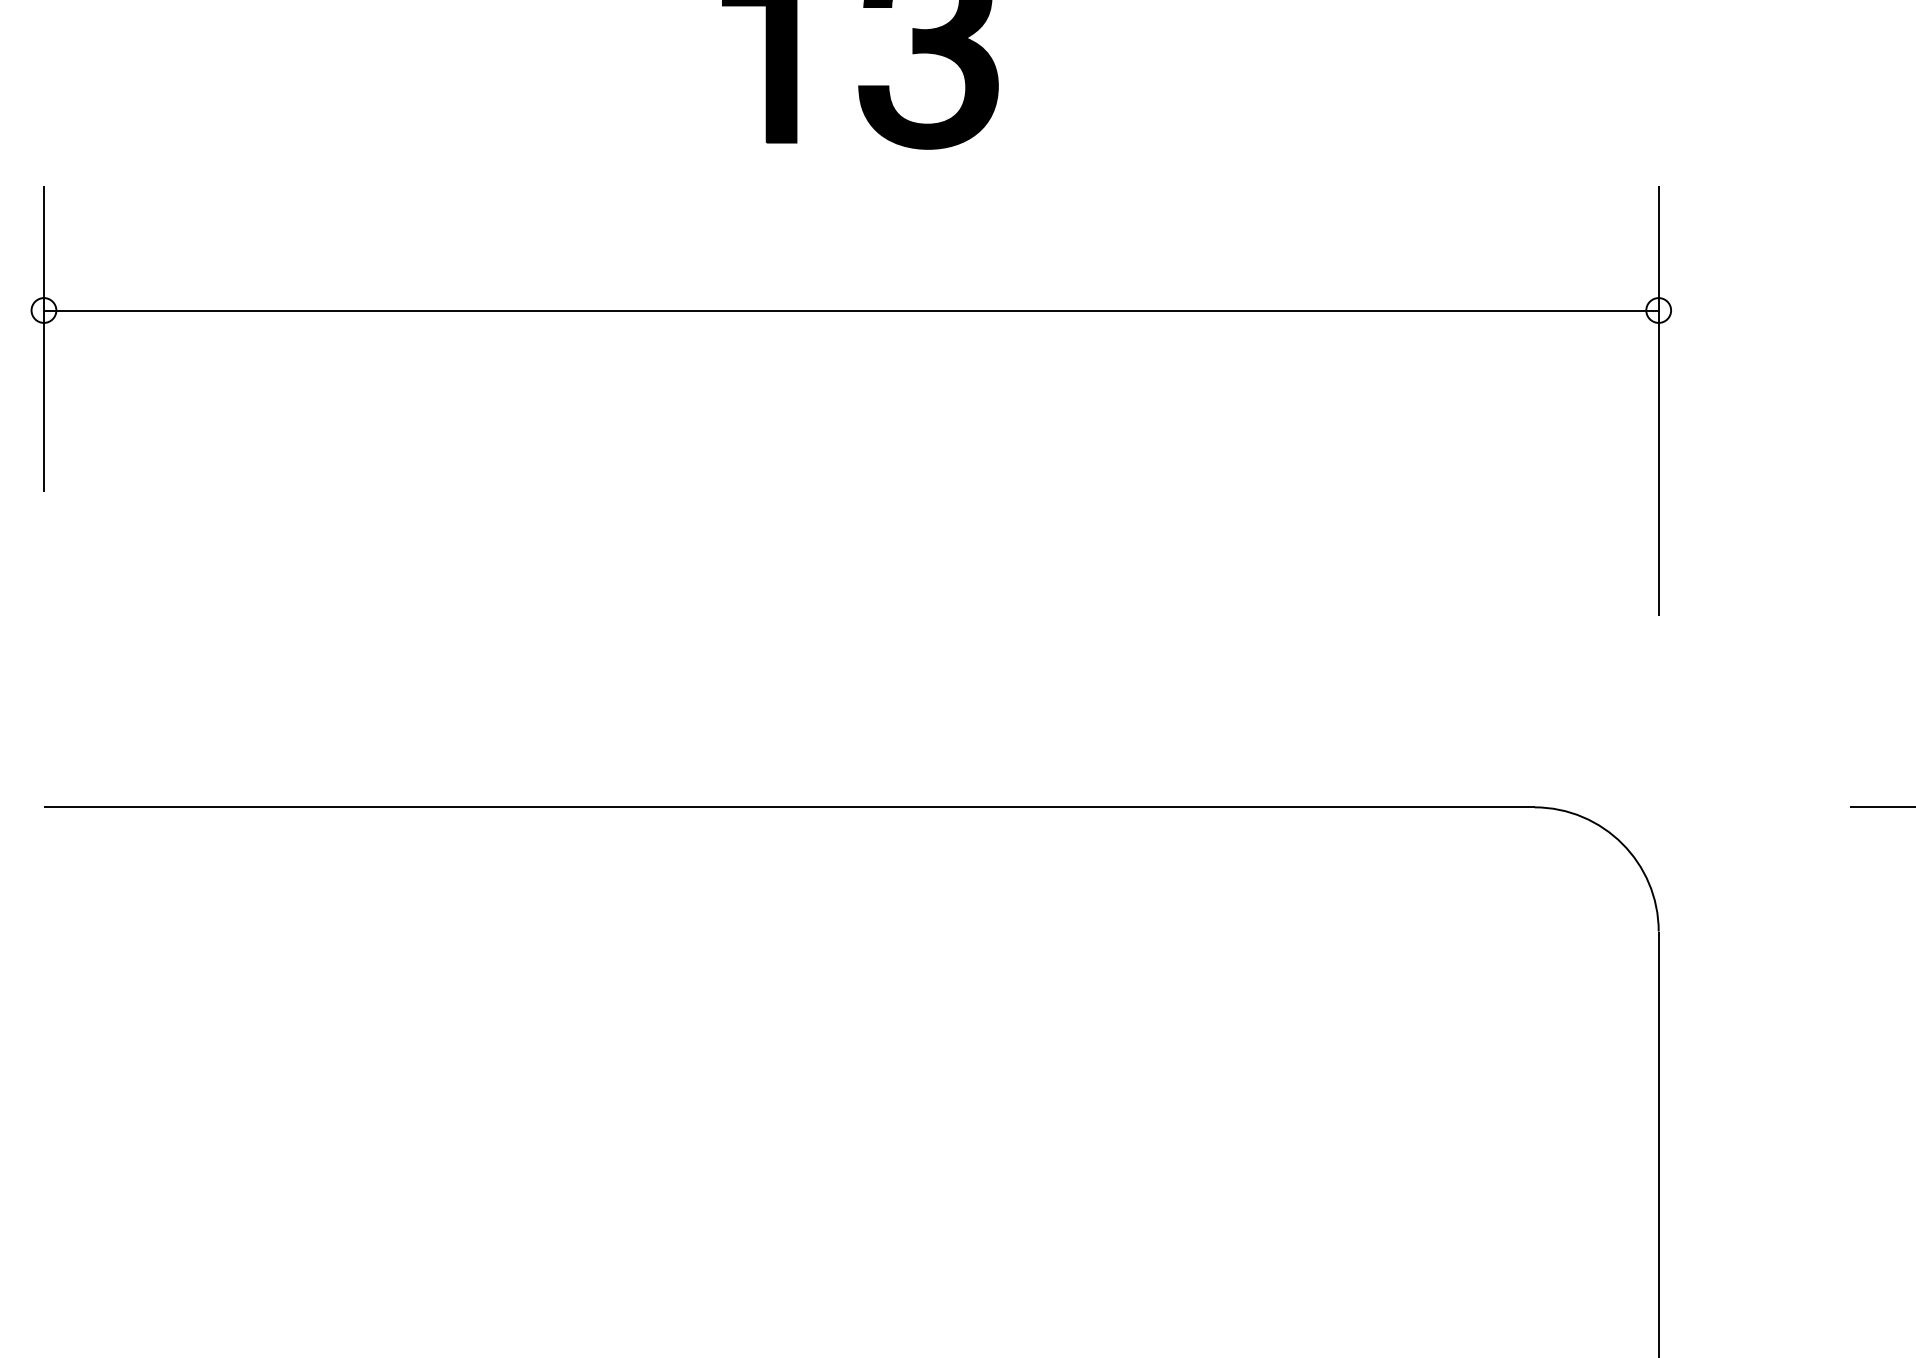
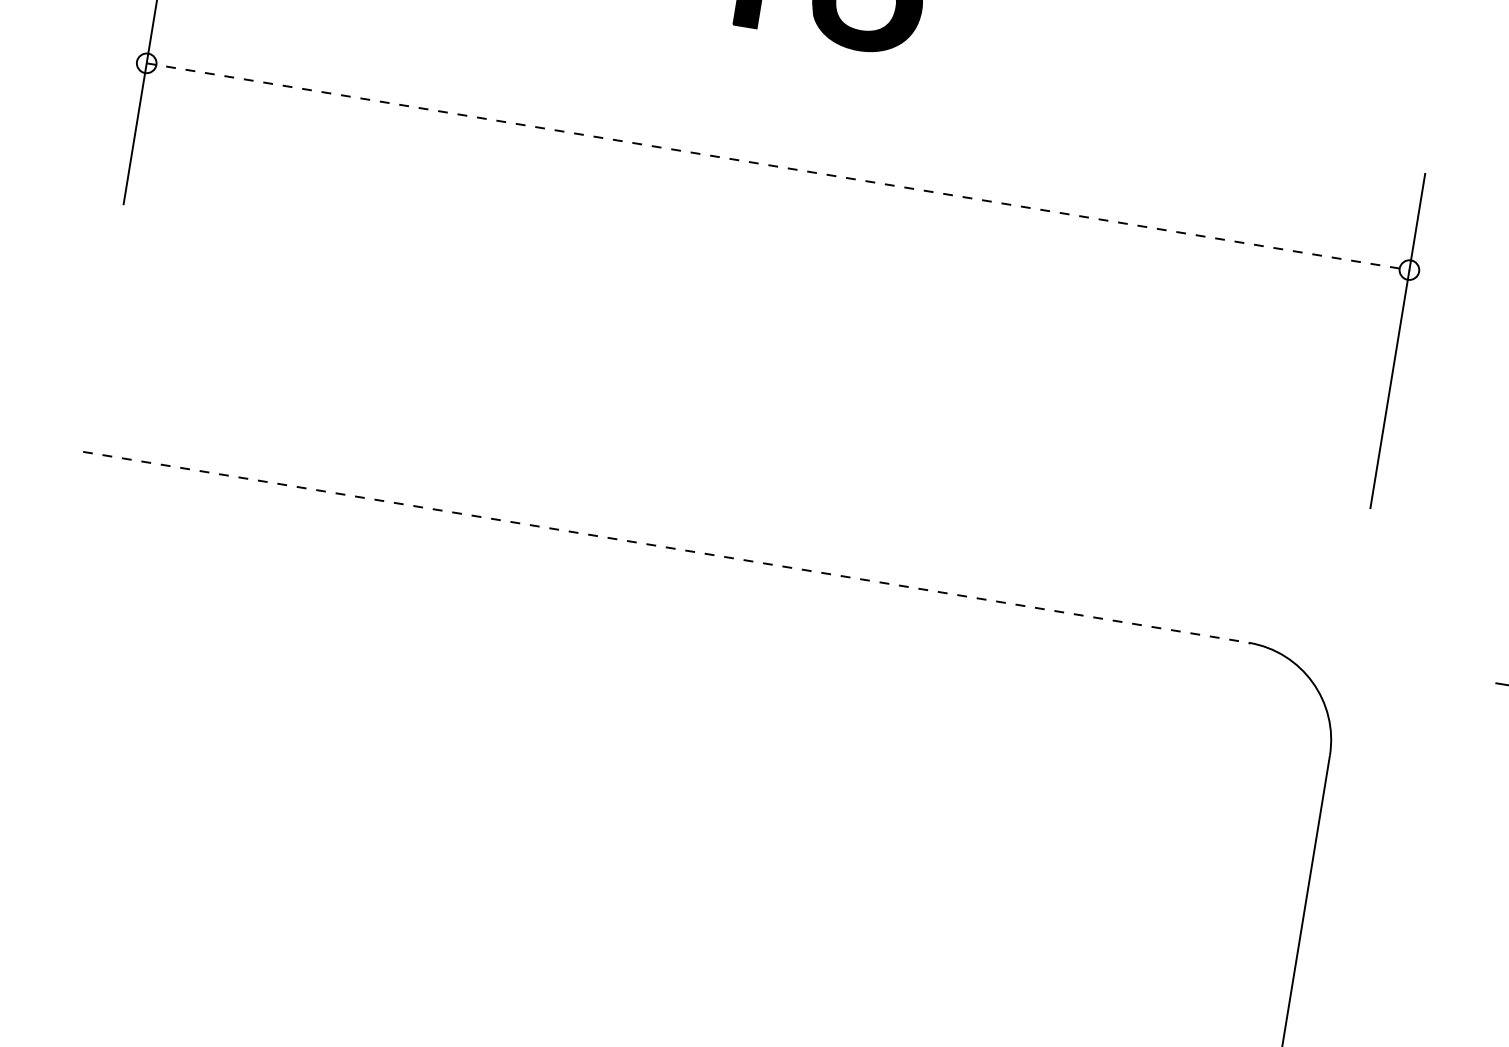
line: (851, 310) -> (778, 166), solid -> dashed
line: (789, 807) -> (666, 547), solid -> dashed

